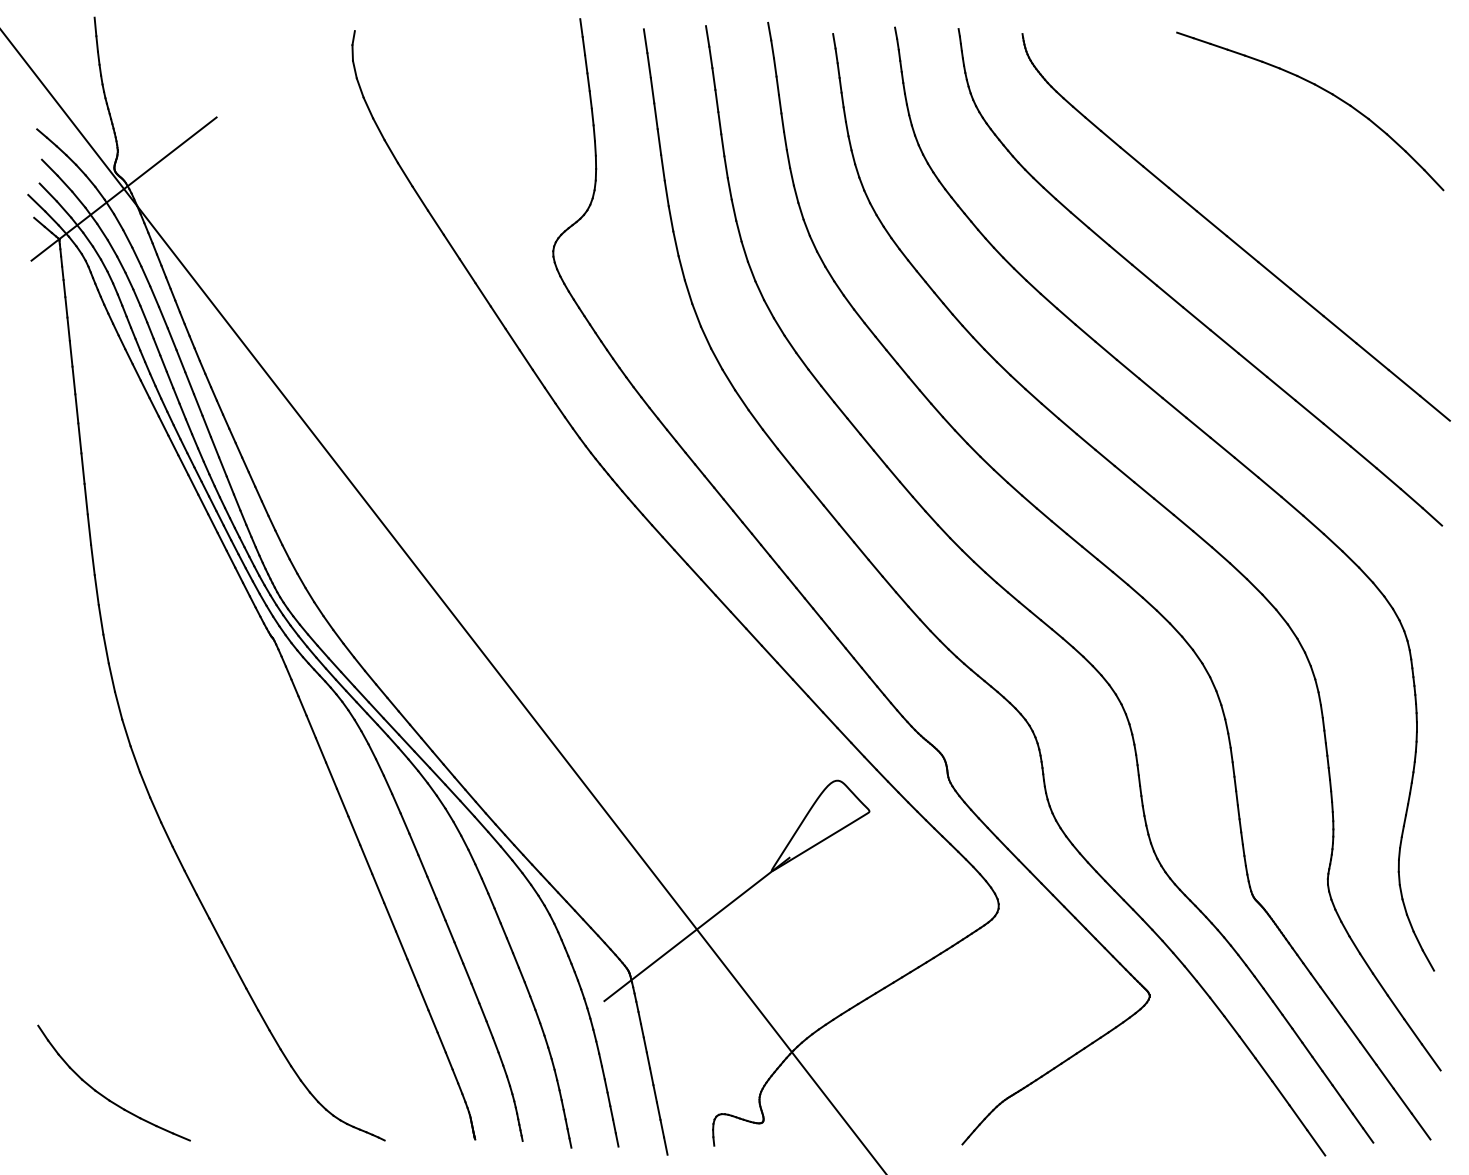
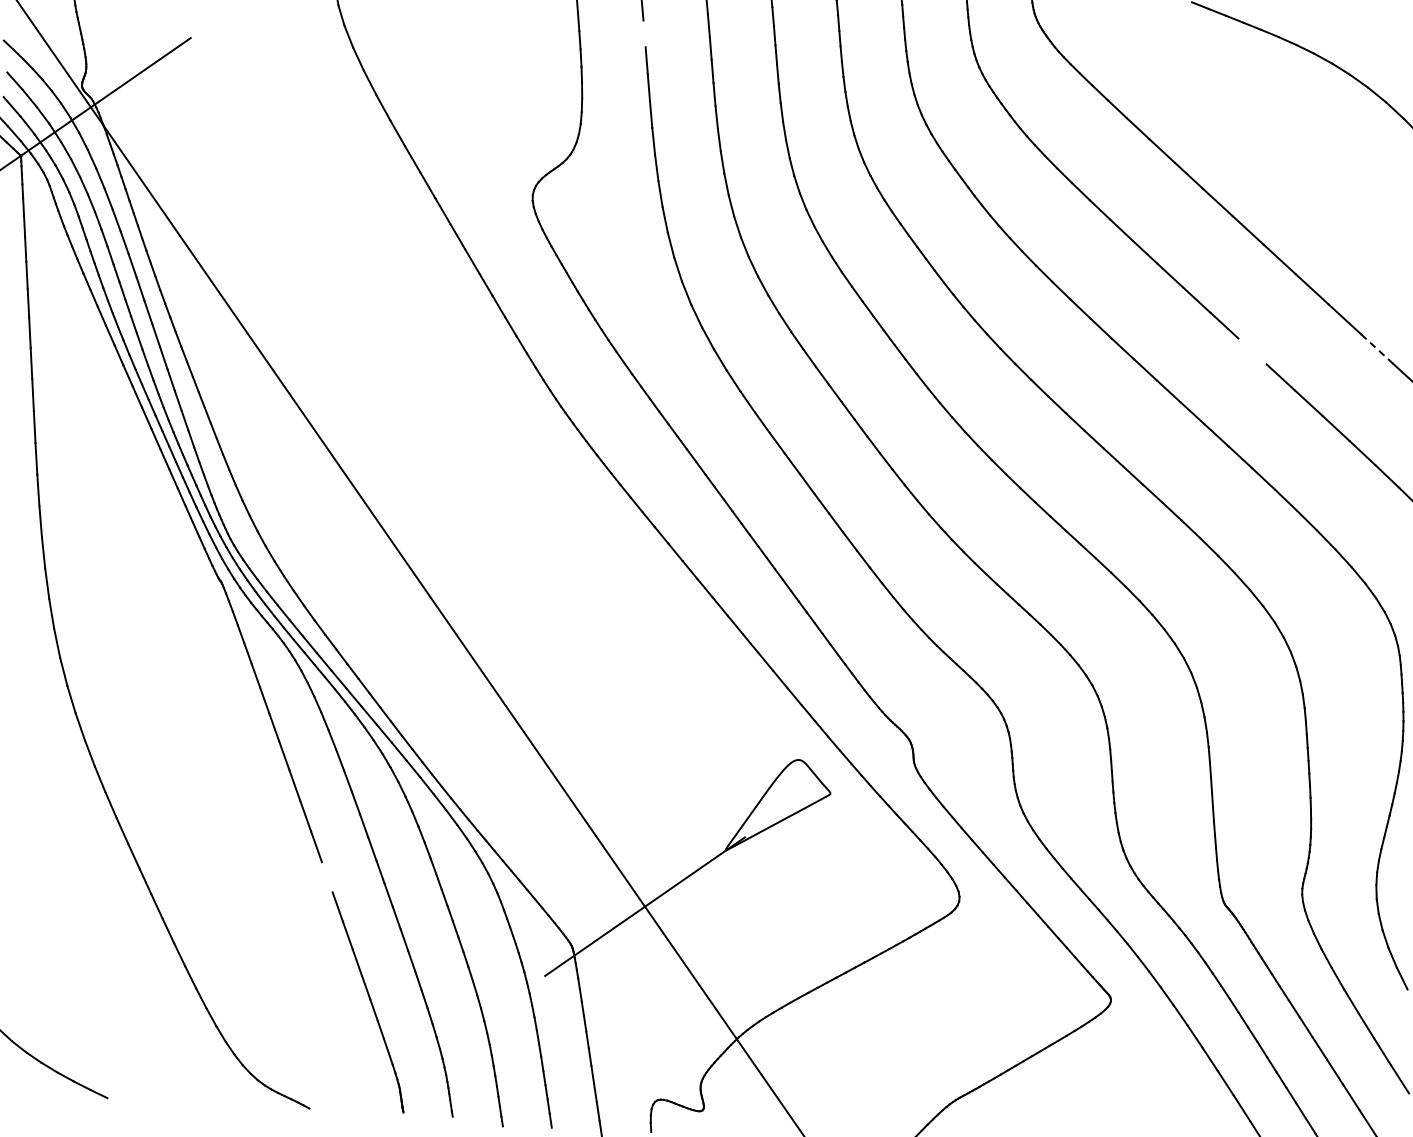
line: (652, 90) -> (644, 33), removed
line: (1372, 356) -> (1377, 348), solid -> dashed
line: (1252, 364) -> (1252, 350), removed
line: (389, 916) -> (326, 876), removed

